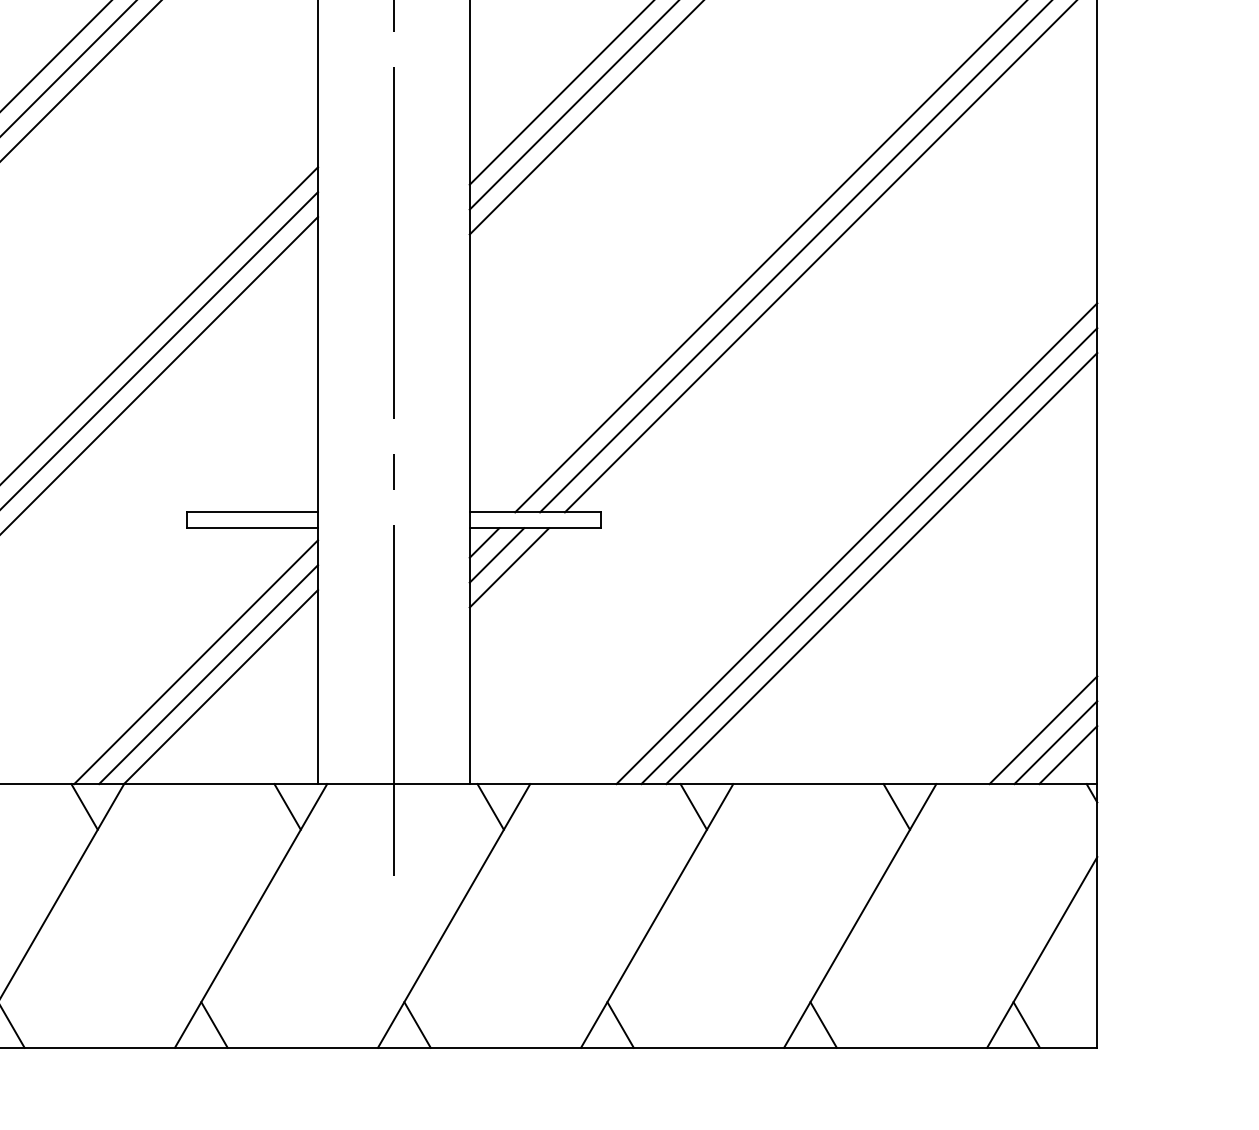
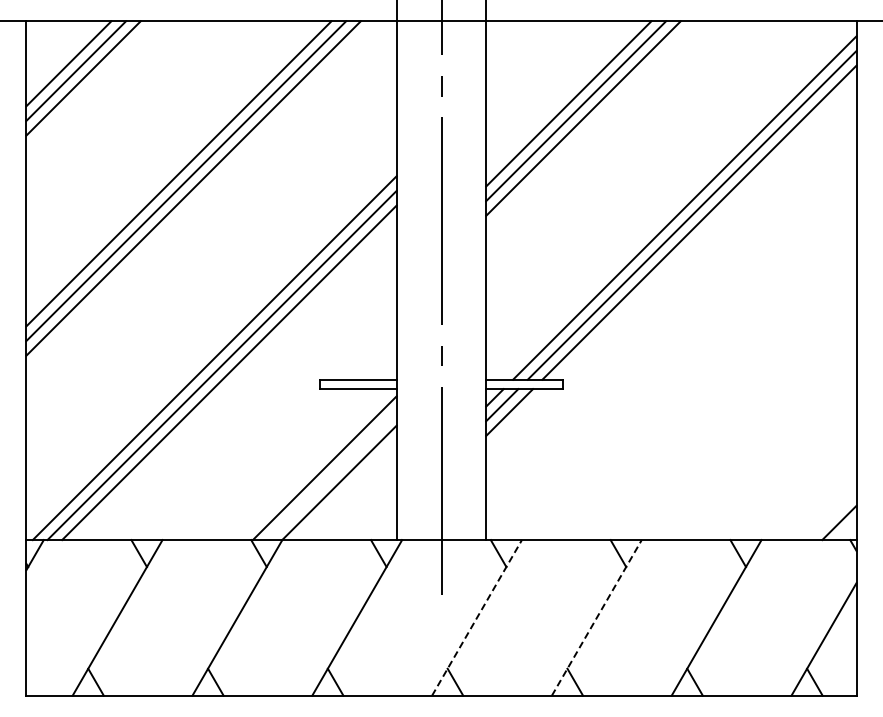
line: (856, 544) -> (714, 398), removed
line: (868, 556) -> (721, 405), removed
line: (882, 567) -> (729, 412), removed
line: (207, 674) -> (331, 475), removed
line: (1043, 730) -> (824, 508), removed
line: (1054, 742) -> (831, 515), removed
line: (454, 915) -> (477, 617), solid -> dashed
line: (656, 915) -> (596, 617), solid -> dashed

